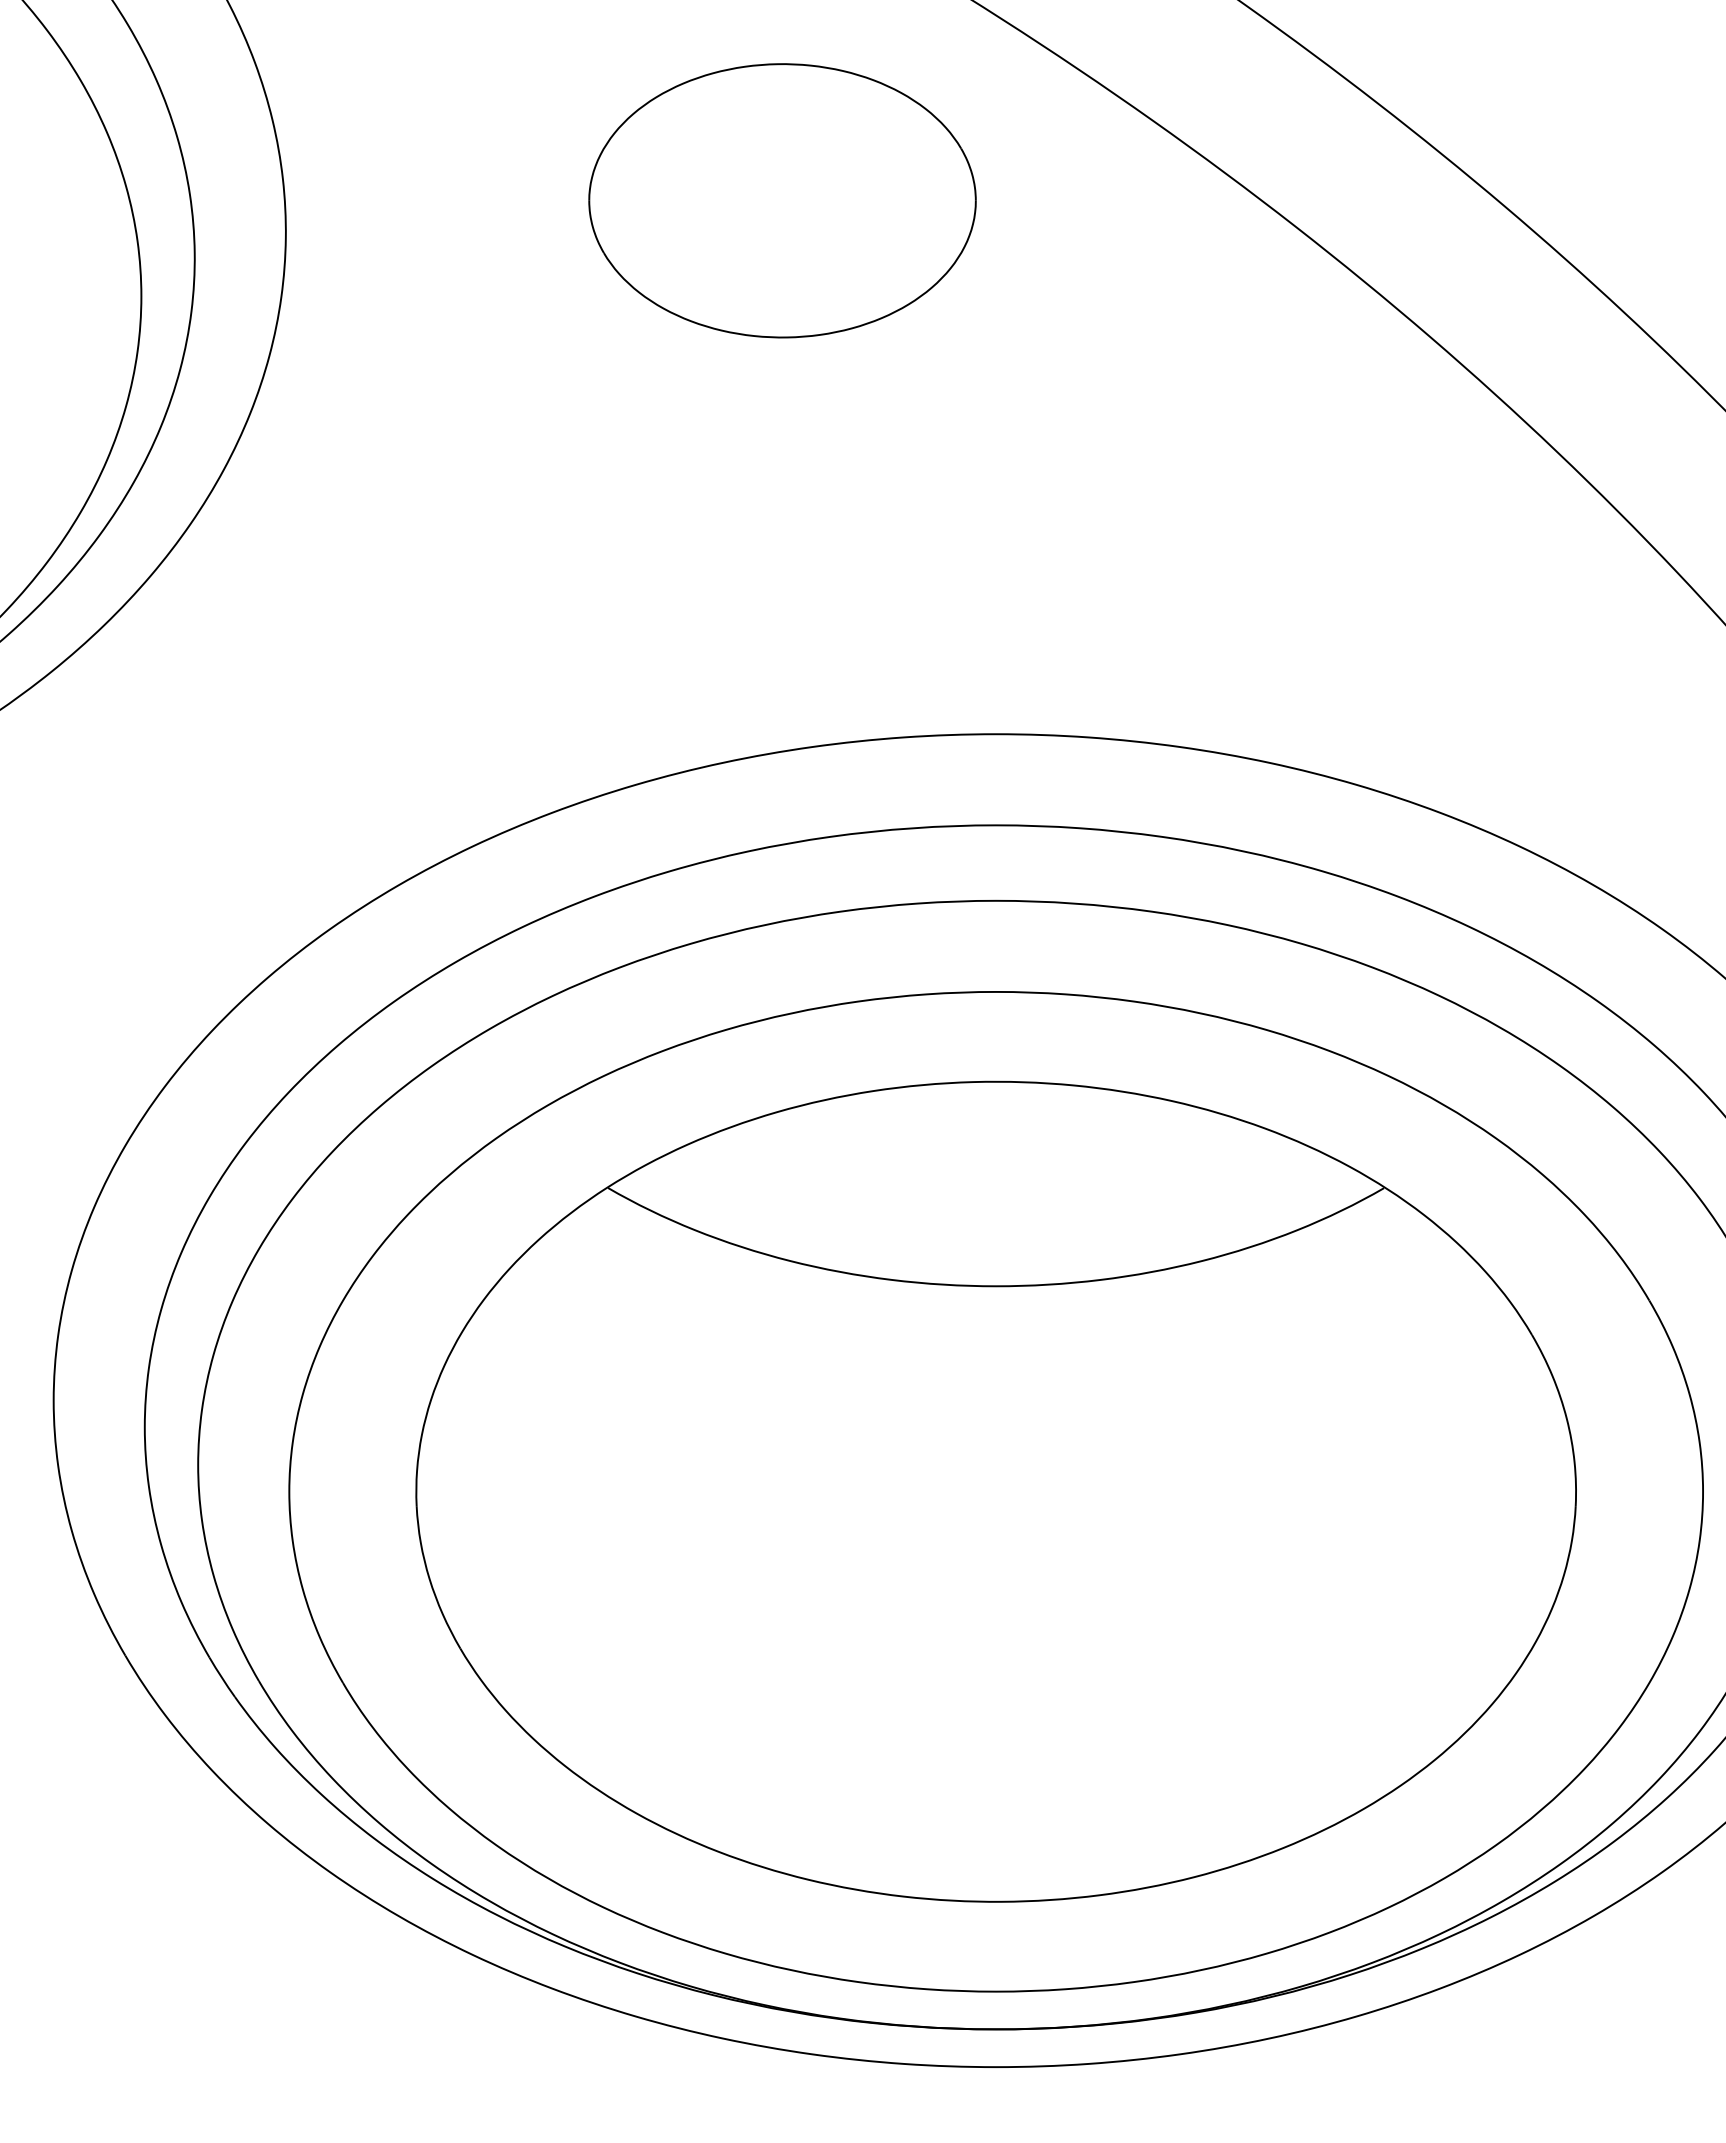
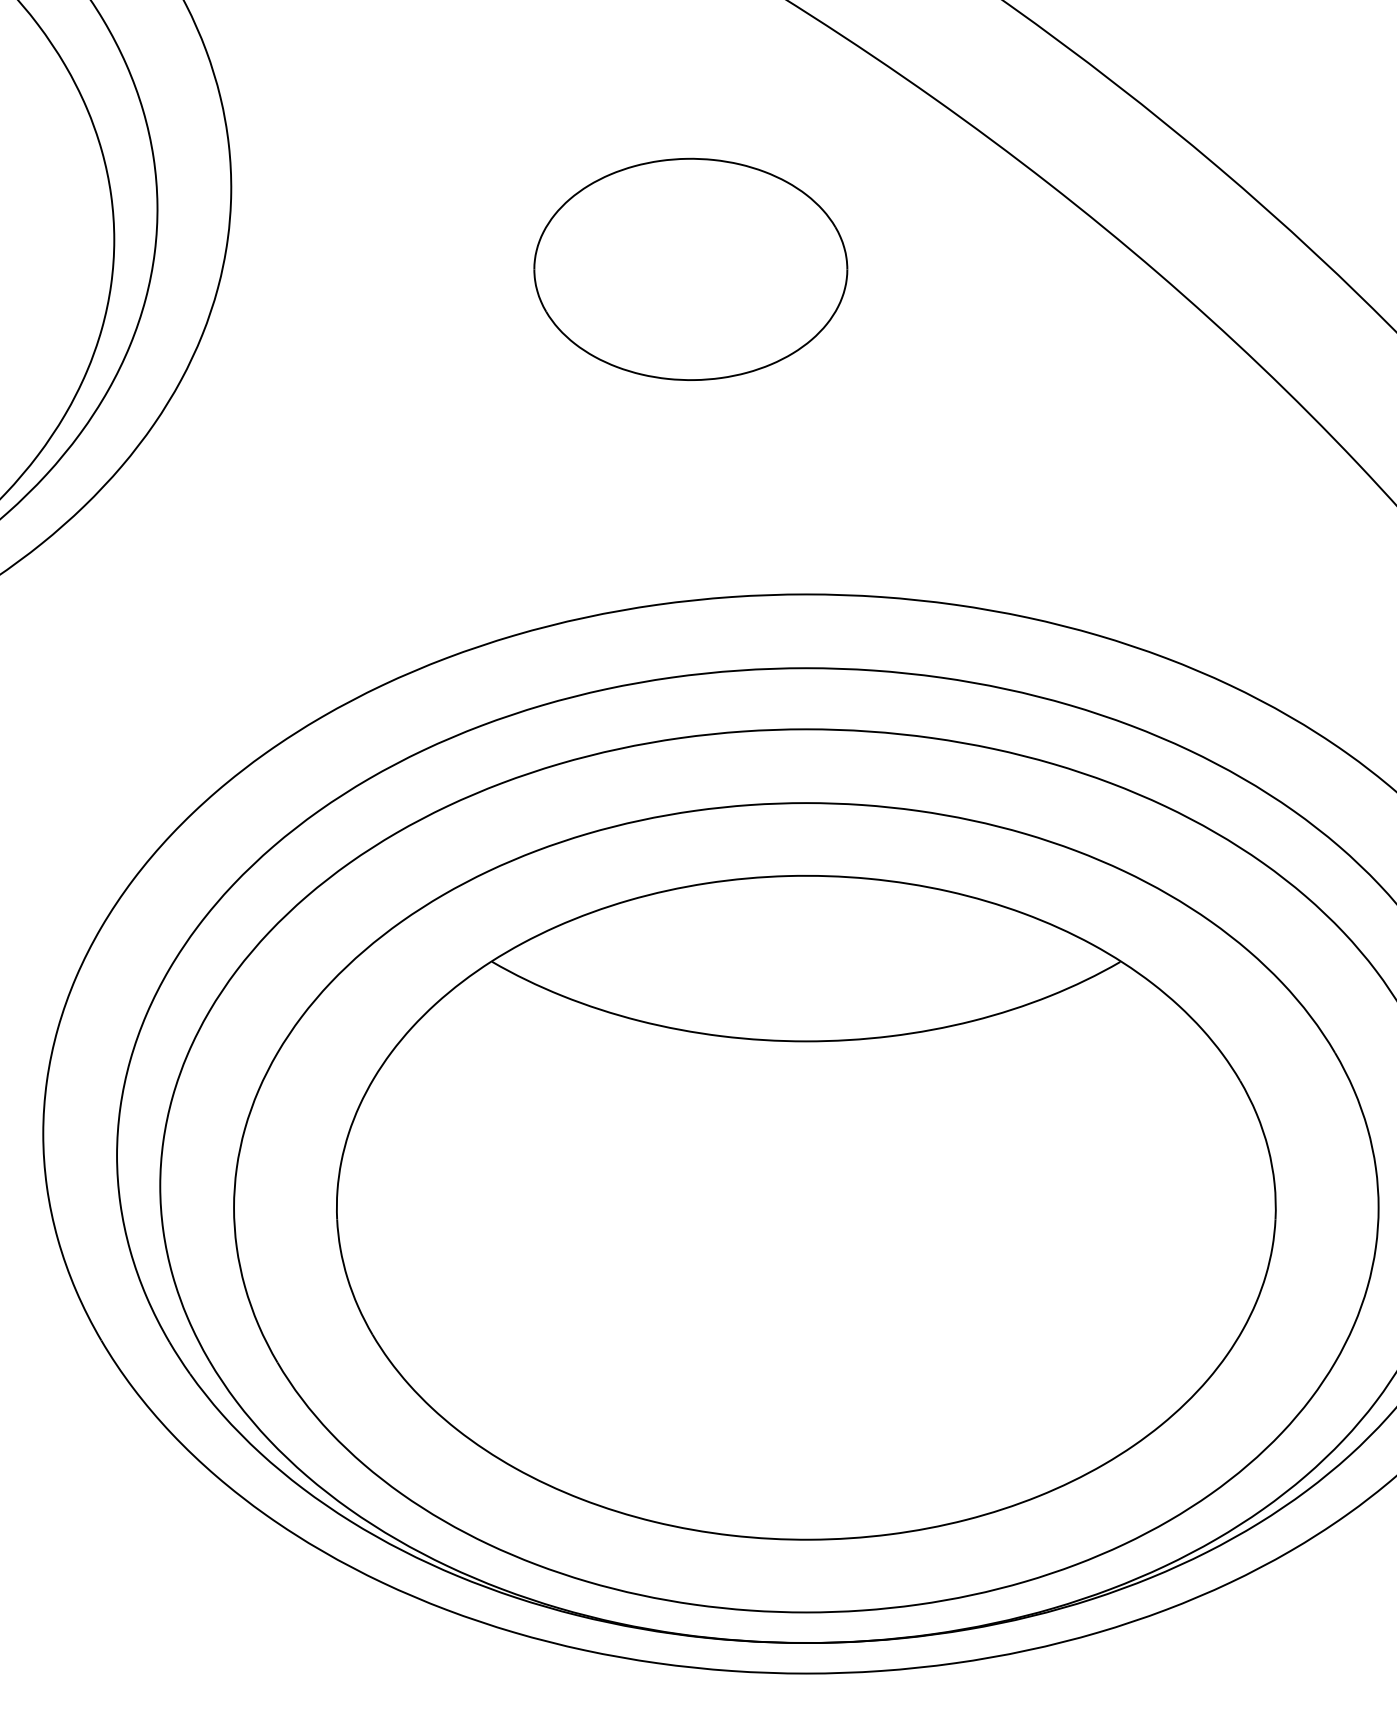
part: (782, 200) -> (690, 269), moved

